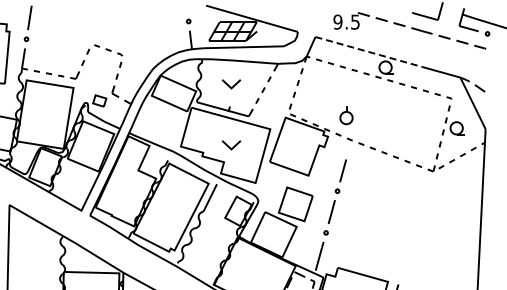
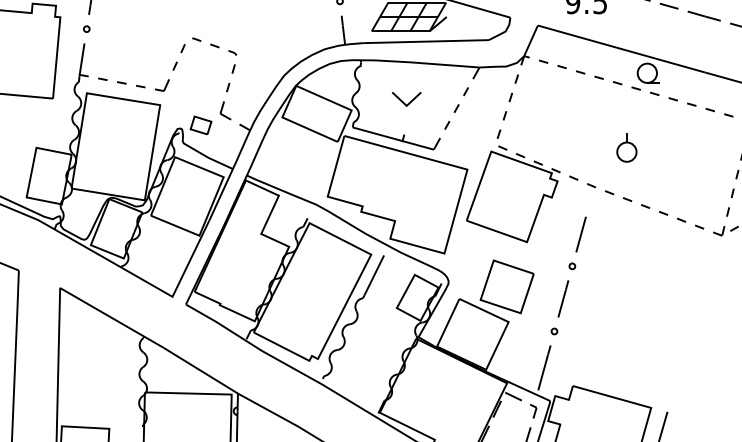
line: (369, 52) -> (622, 49), dashed -> solid
part: (346, 115) -> (626, 148), moved
part: (231, 145) -> (406, 194), removed

